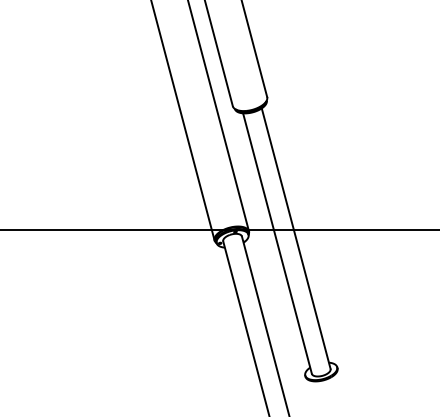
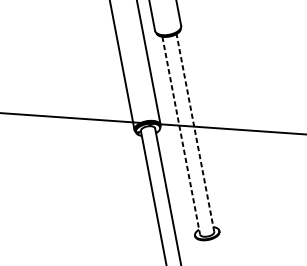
line: (296, 238) -> (195, 132), solid -> dashed
line: (277, 243) -> (181, 135), solid -> dashed

